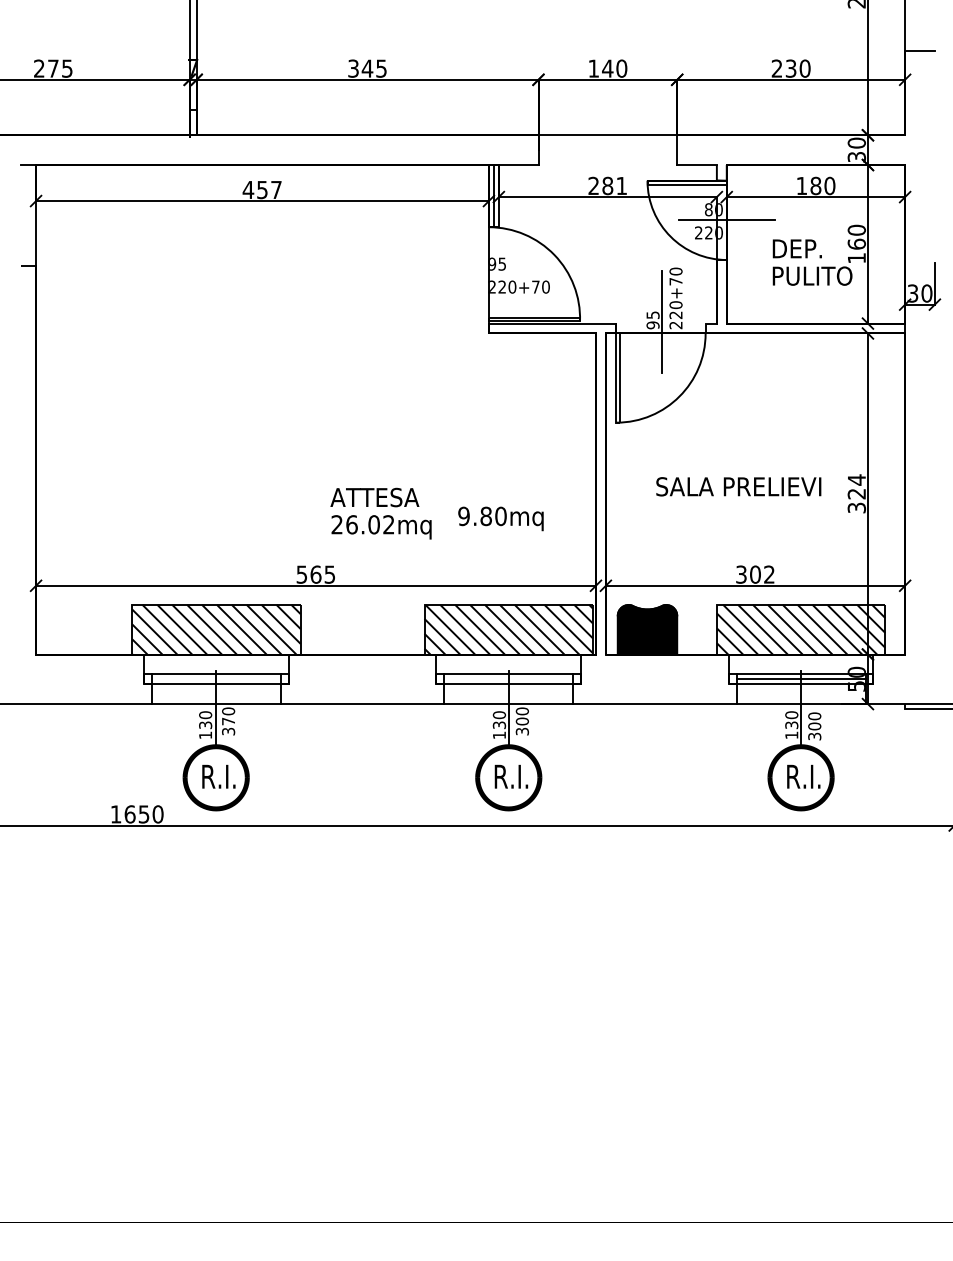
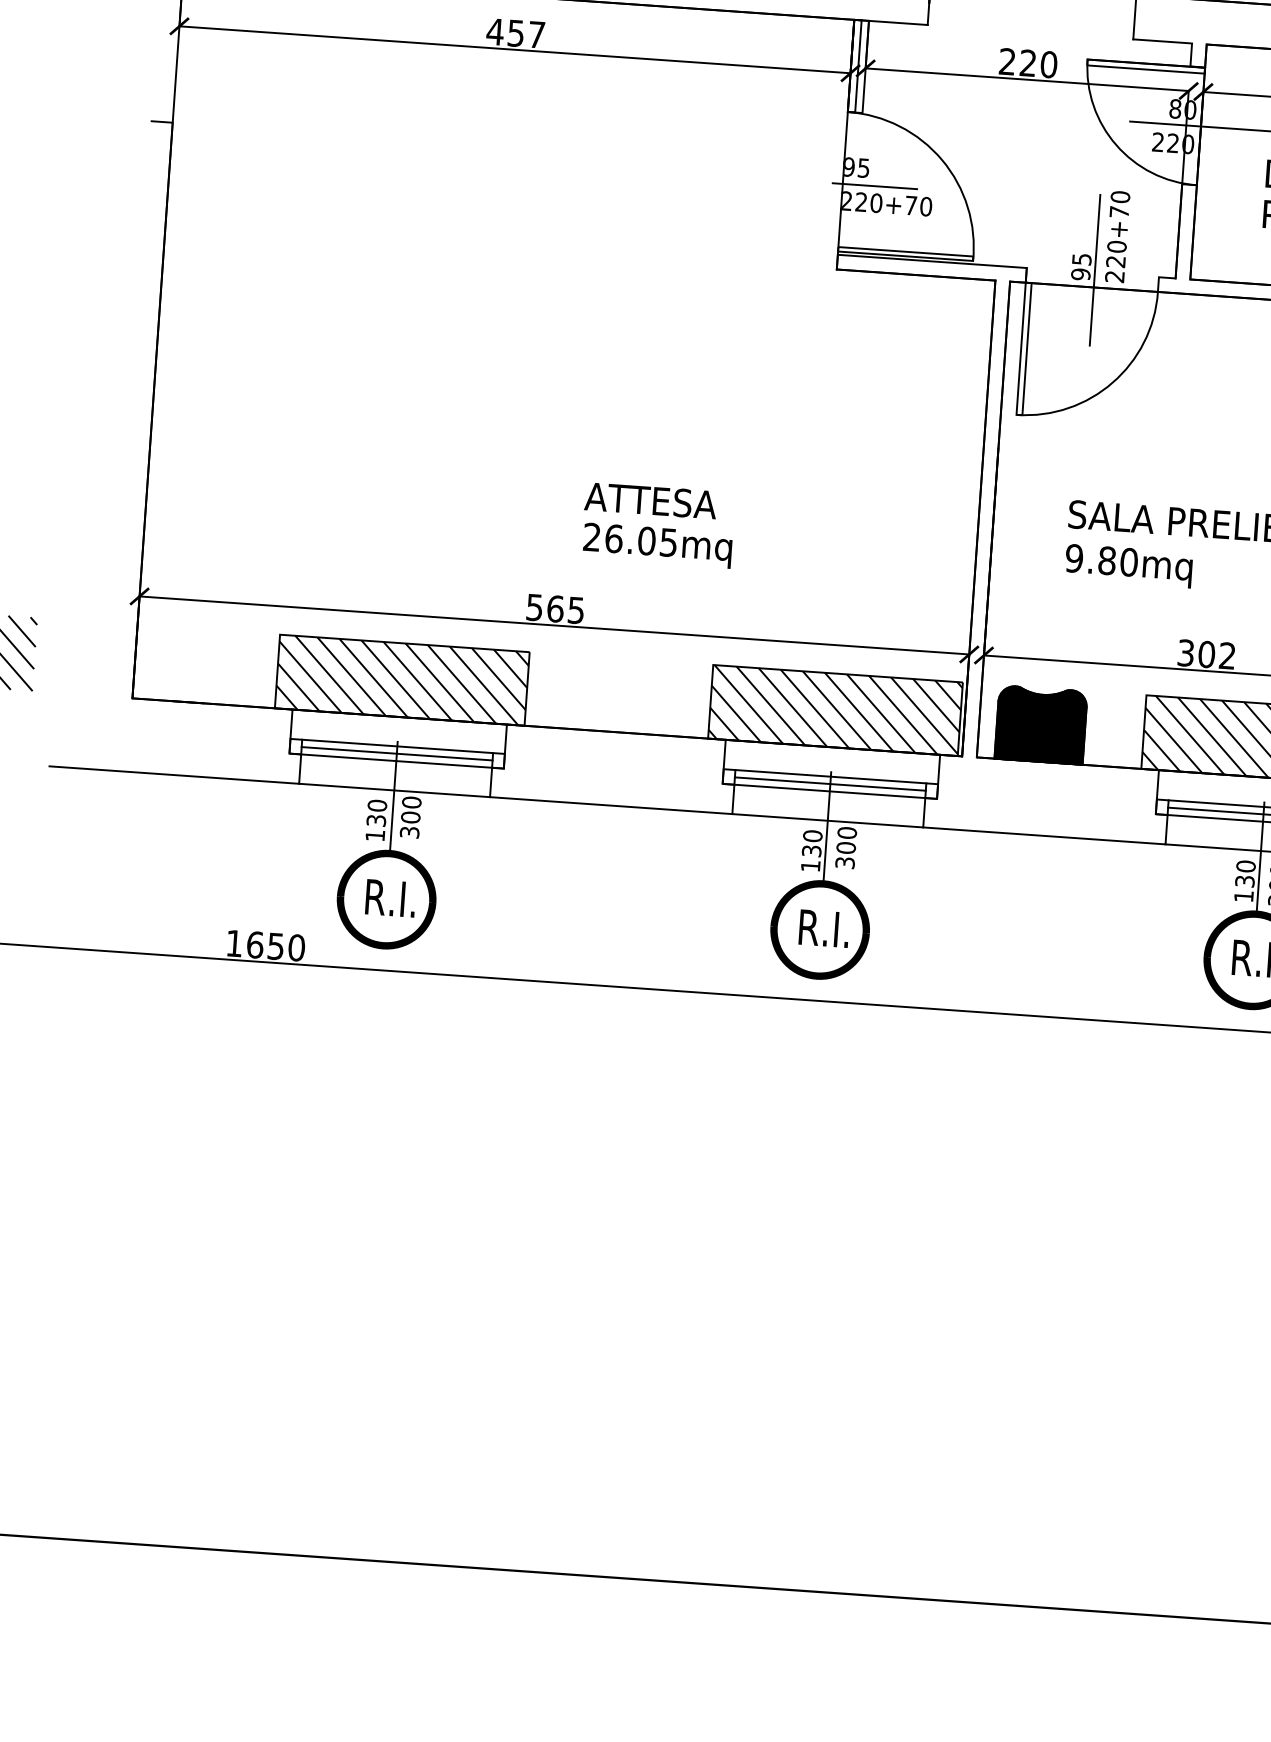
text: (614, 185) -> (1038, 63), 281 -> 220
line: (510, 275) -> (874, 185), added
text: (500, 518) -> (1128, 565), moved
text: (388, 524) -> (668, 542), 26.02mq -> 26.05mq
line: (216, 679) -> (397, 754), added
line: (508, 679) -> (829, 784), added
text: (228, 721) -> (410, 817), 370 -> 300

